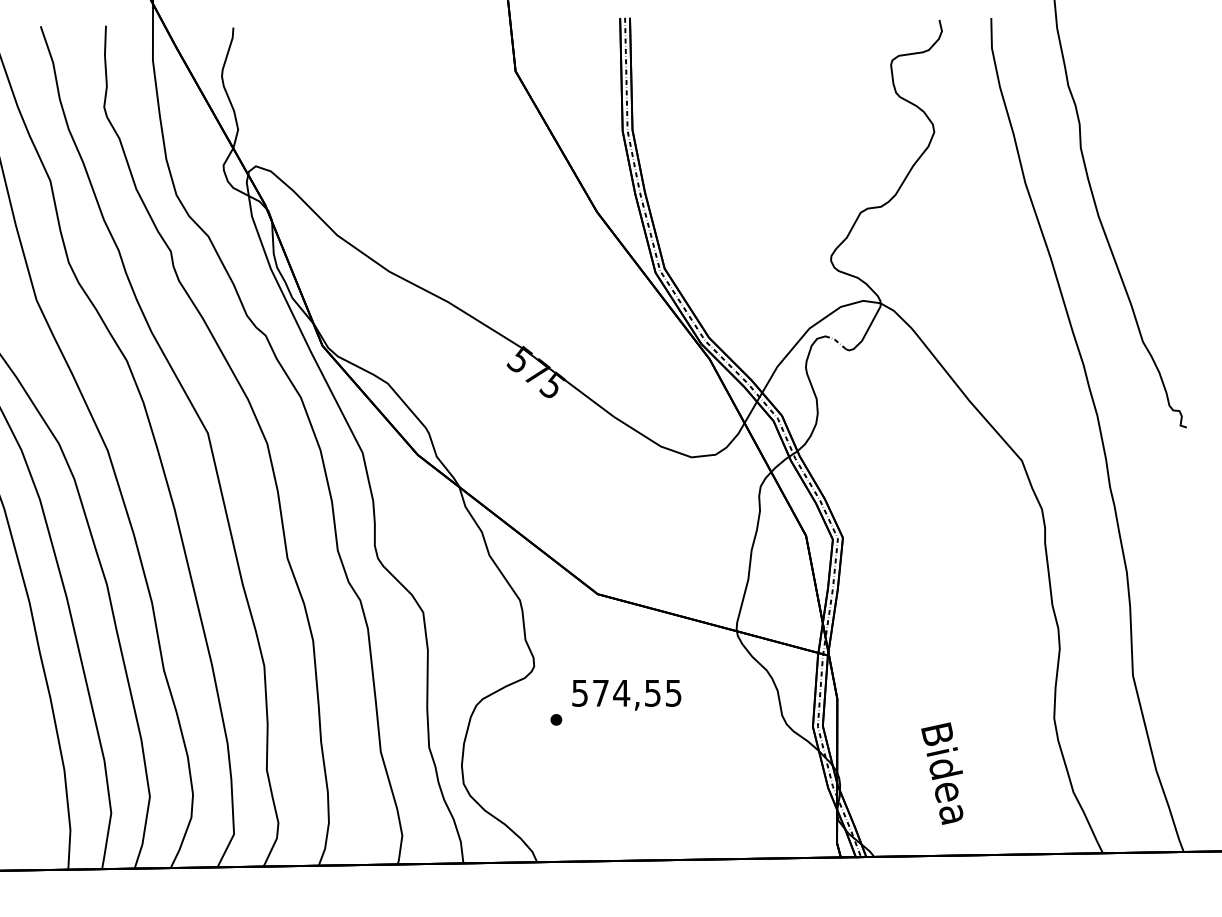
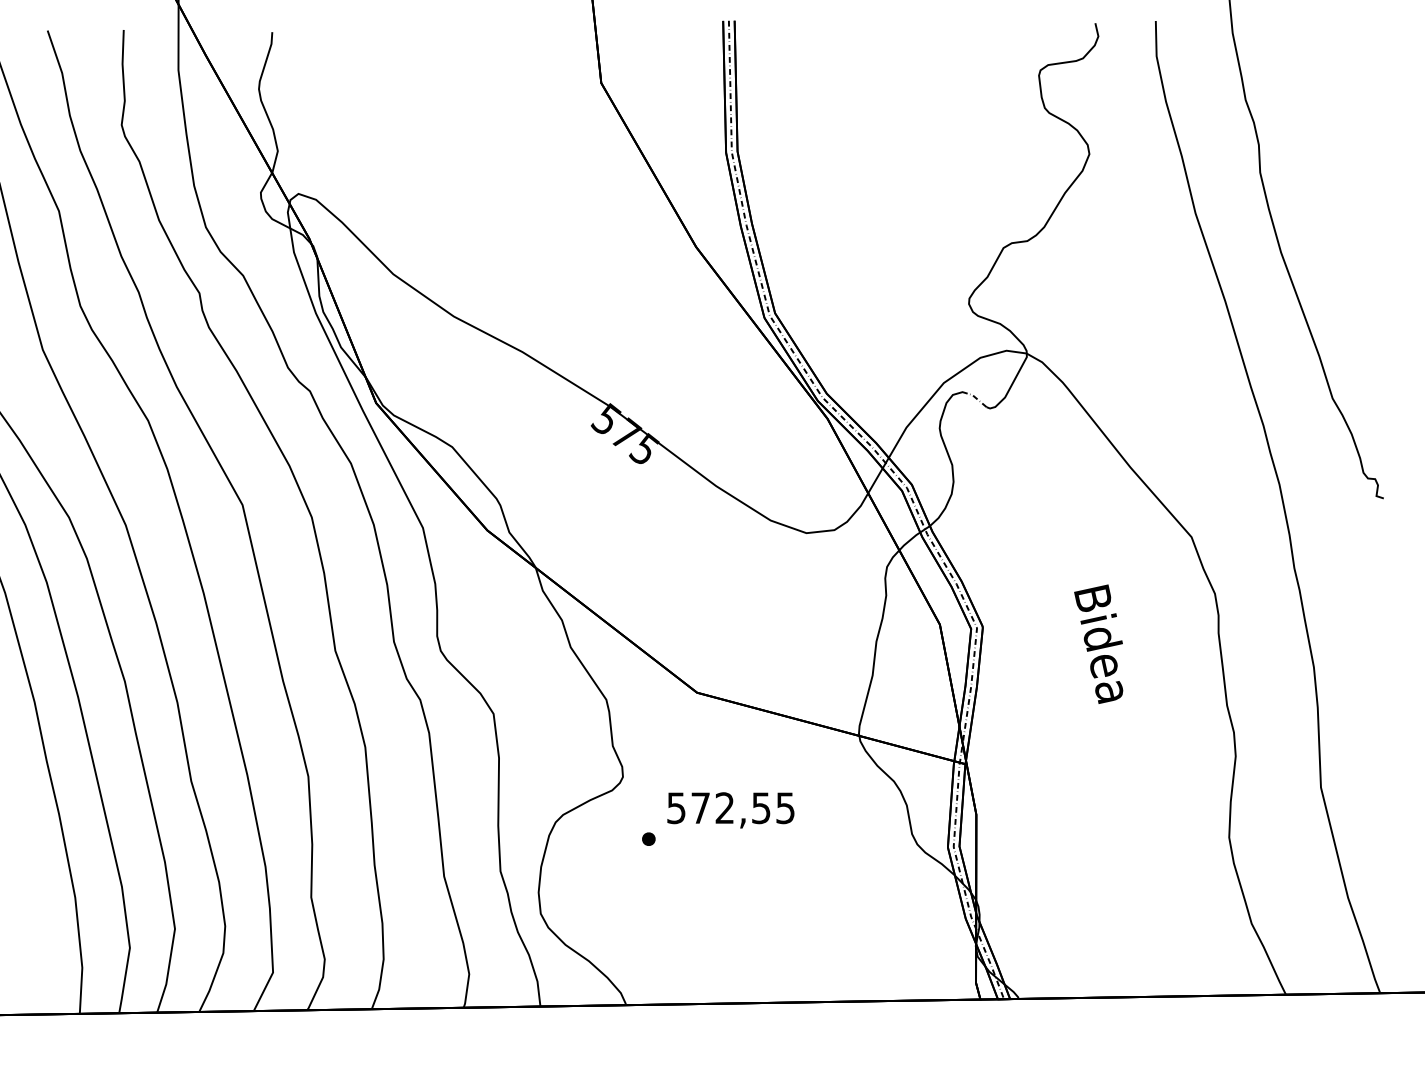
text: (621, 692) -> (724, 807), 574,55 -> 572,55
text: (942, 773) -> (1098, 644), moved

